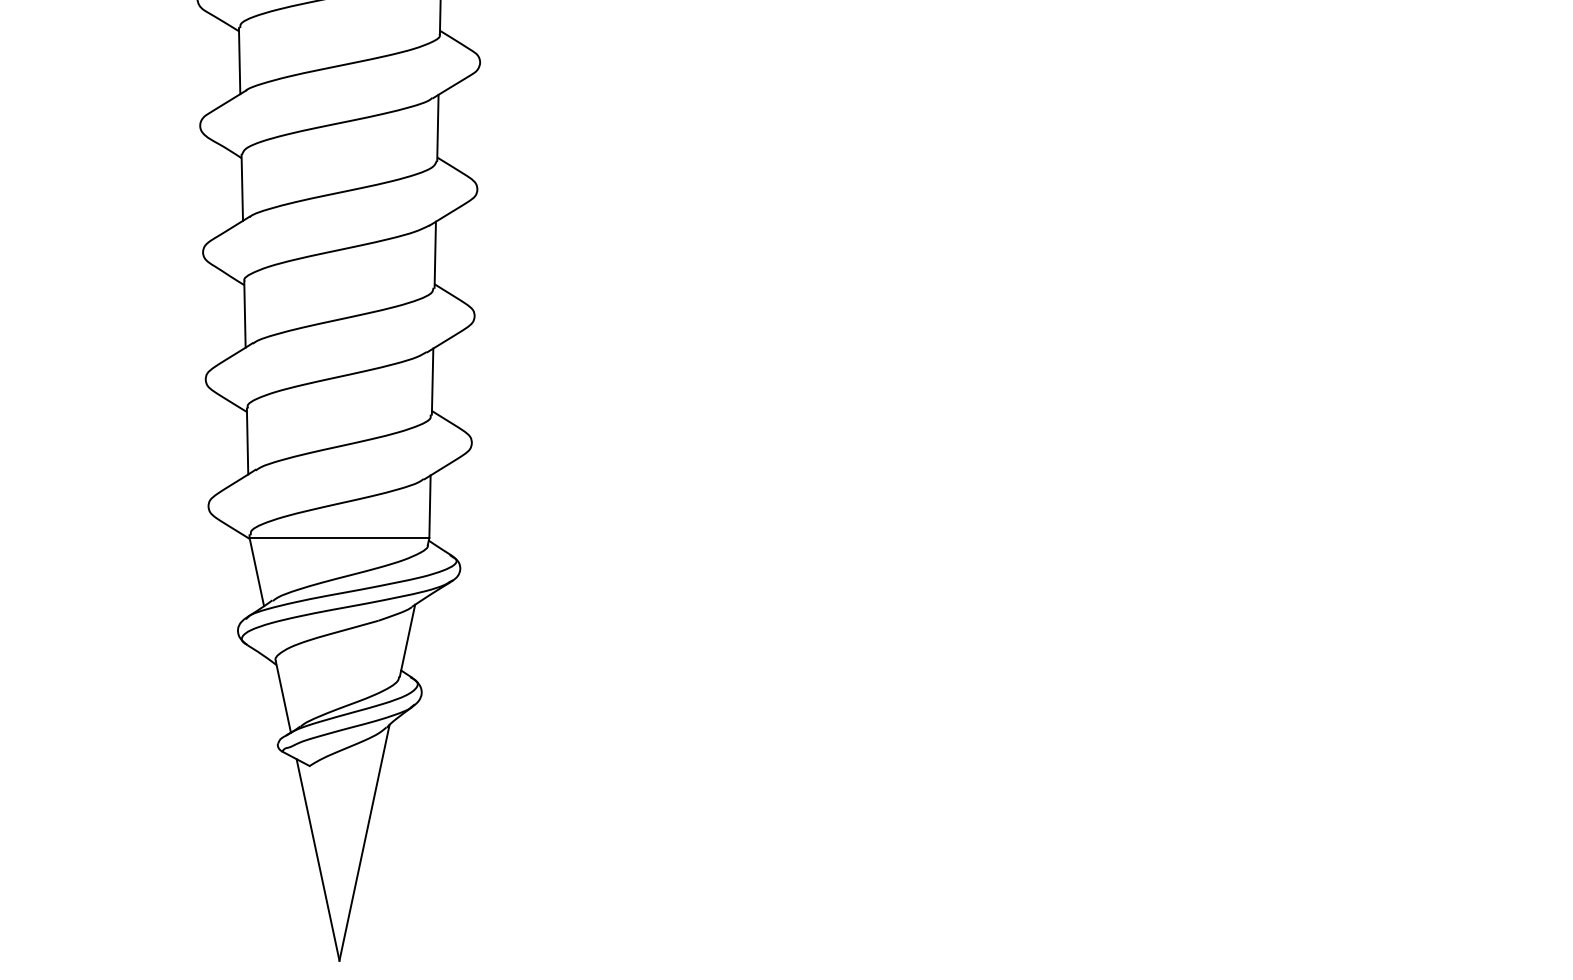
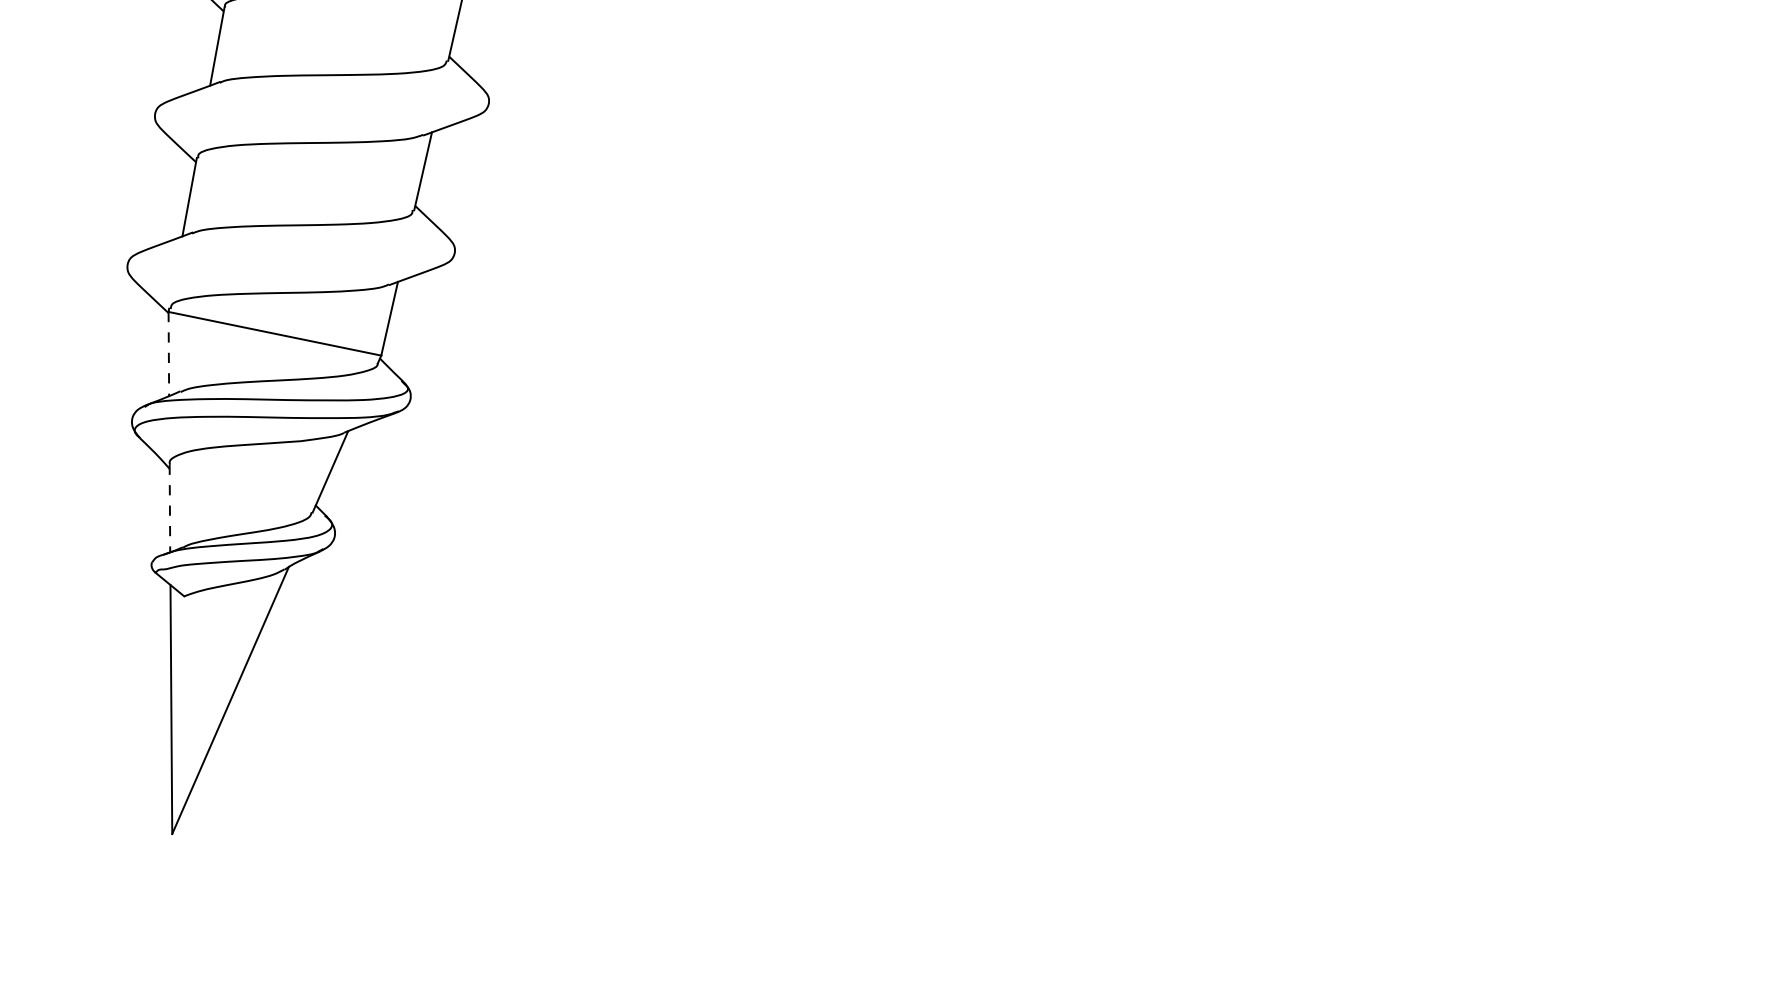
line: (256, 572) -> (168, 354), solid -> dashed
line: (283, 697) -> (169, 508), solid -> dashed

